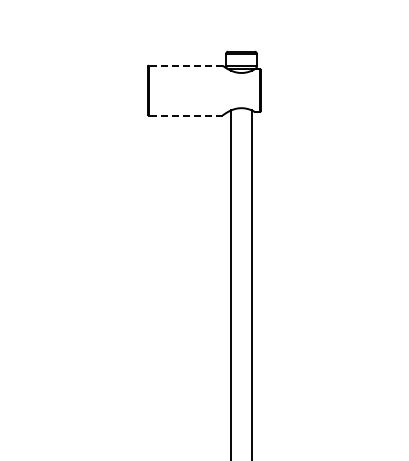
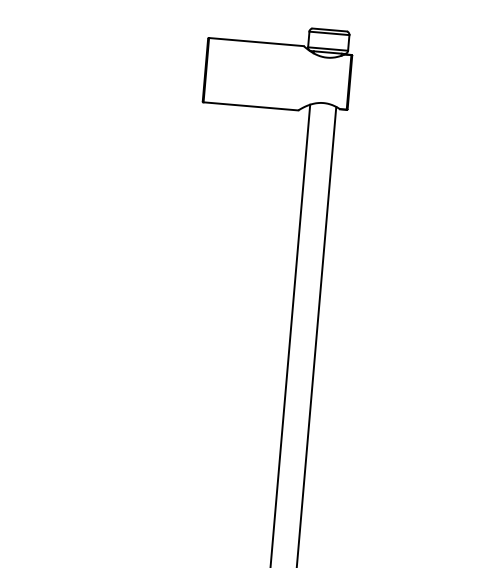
line: (185, 65) -> (255, 41), dashed -> solid
line: (185, 115) -> (250, 106), dashed -> solid

